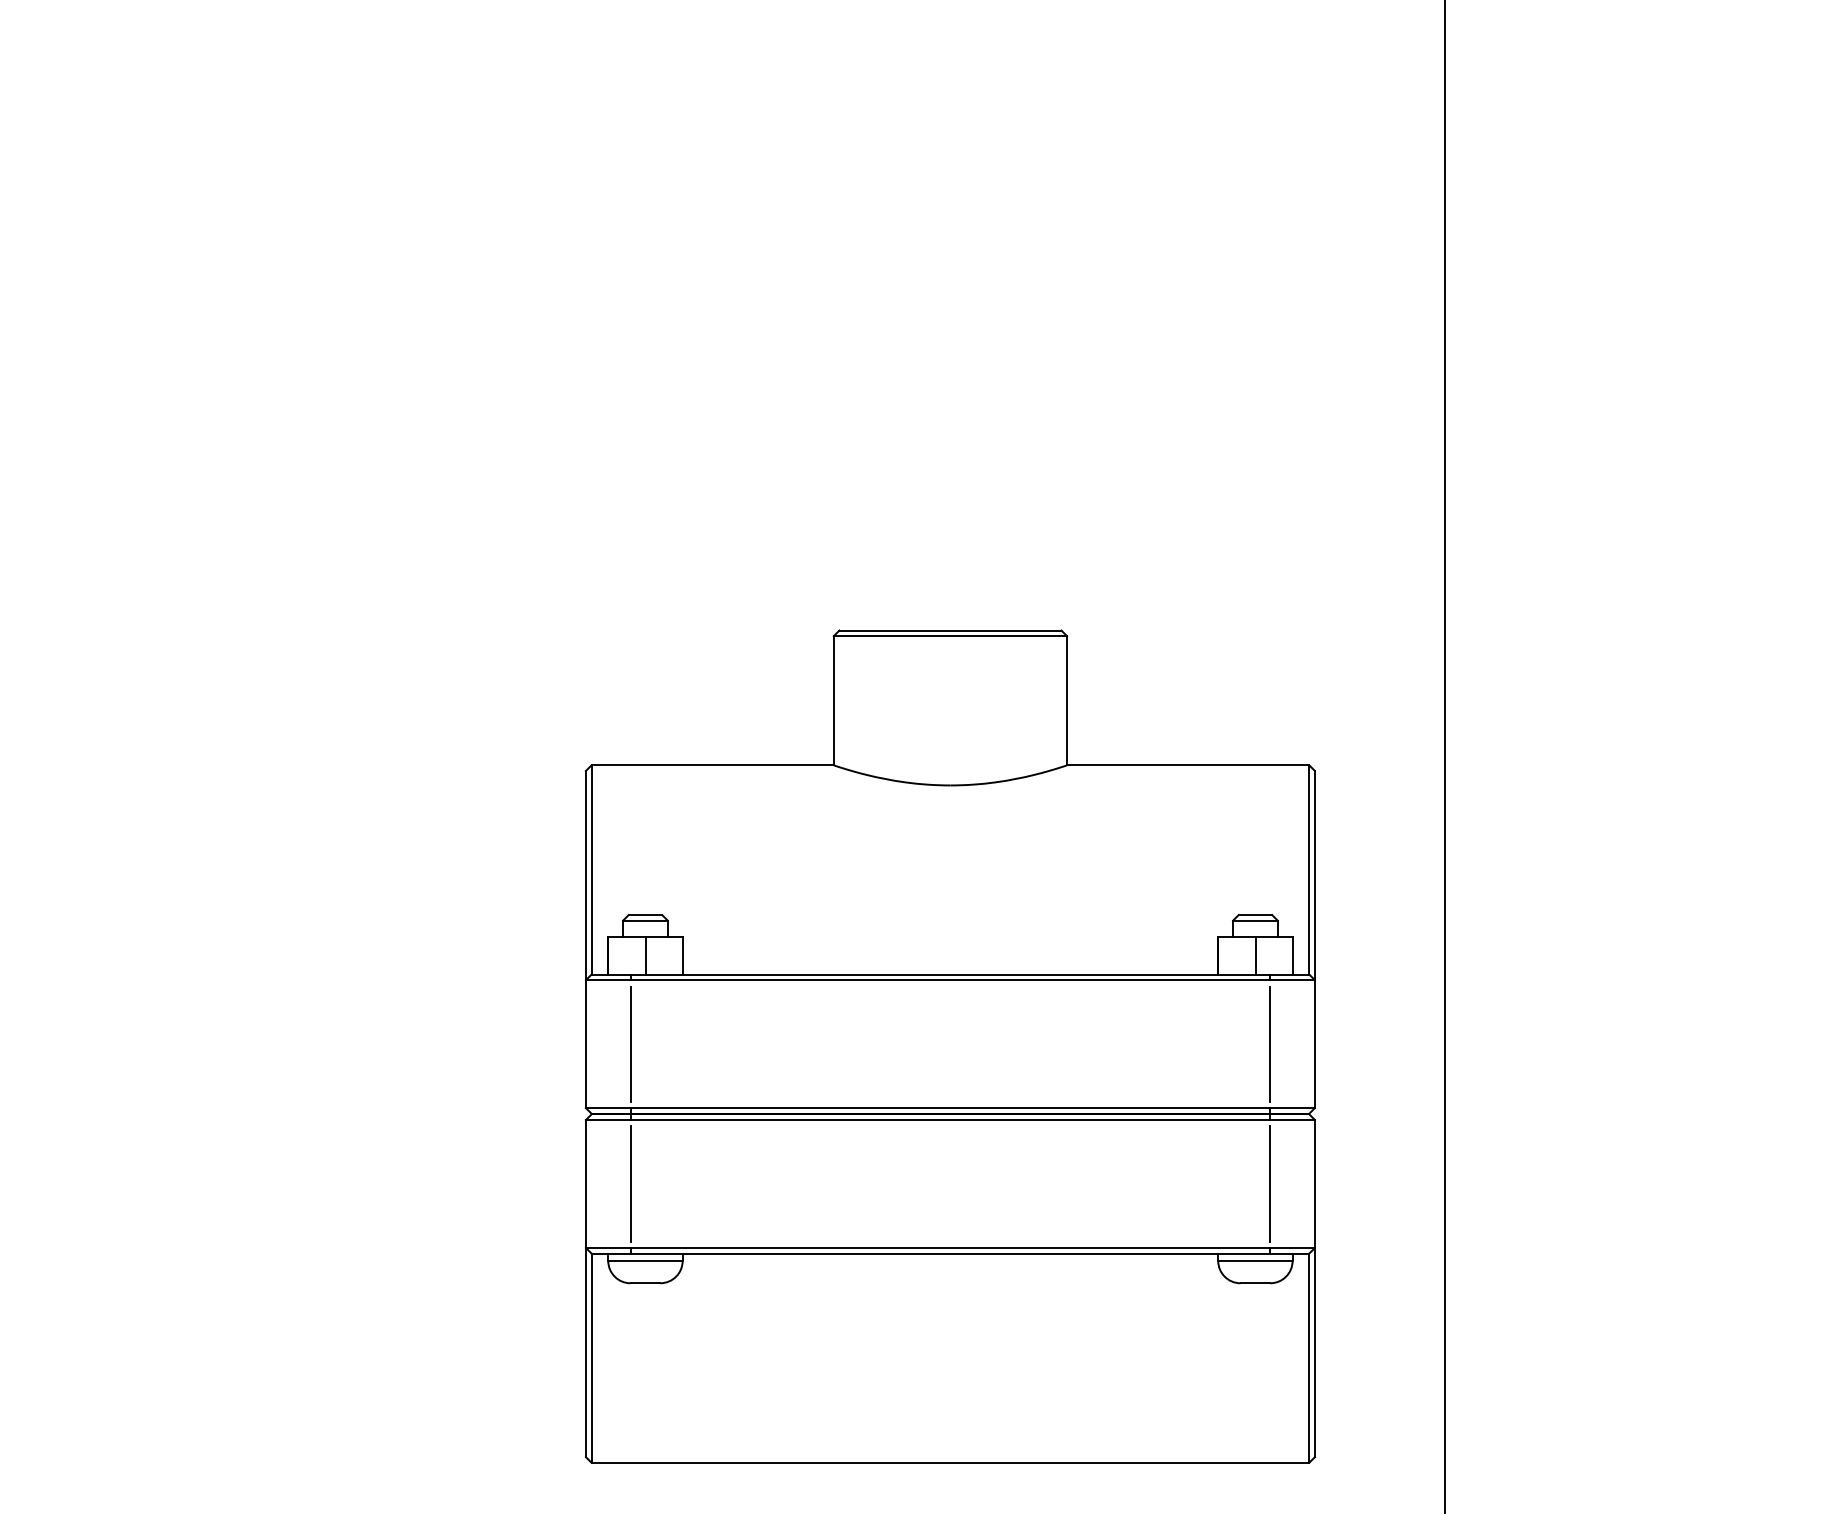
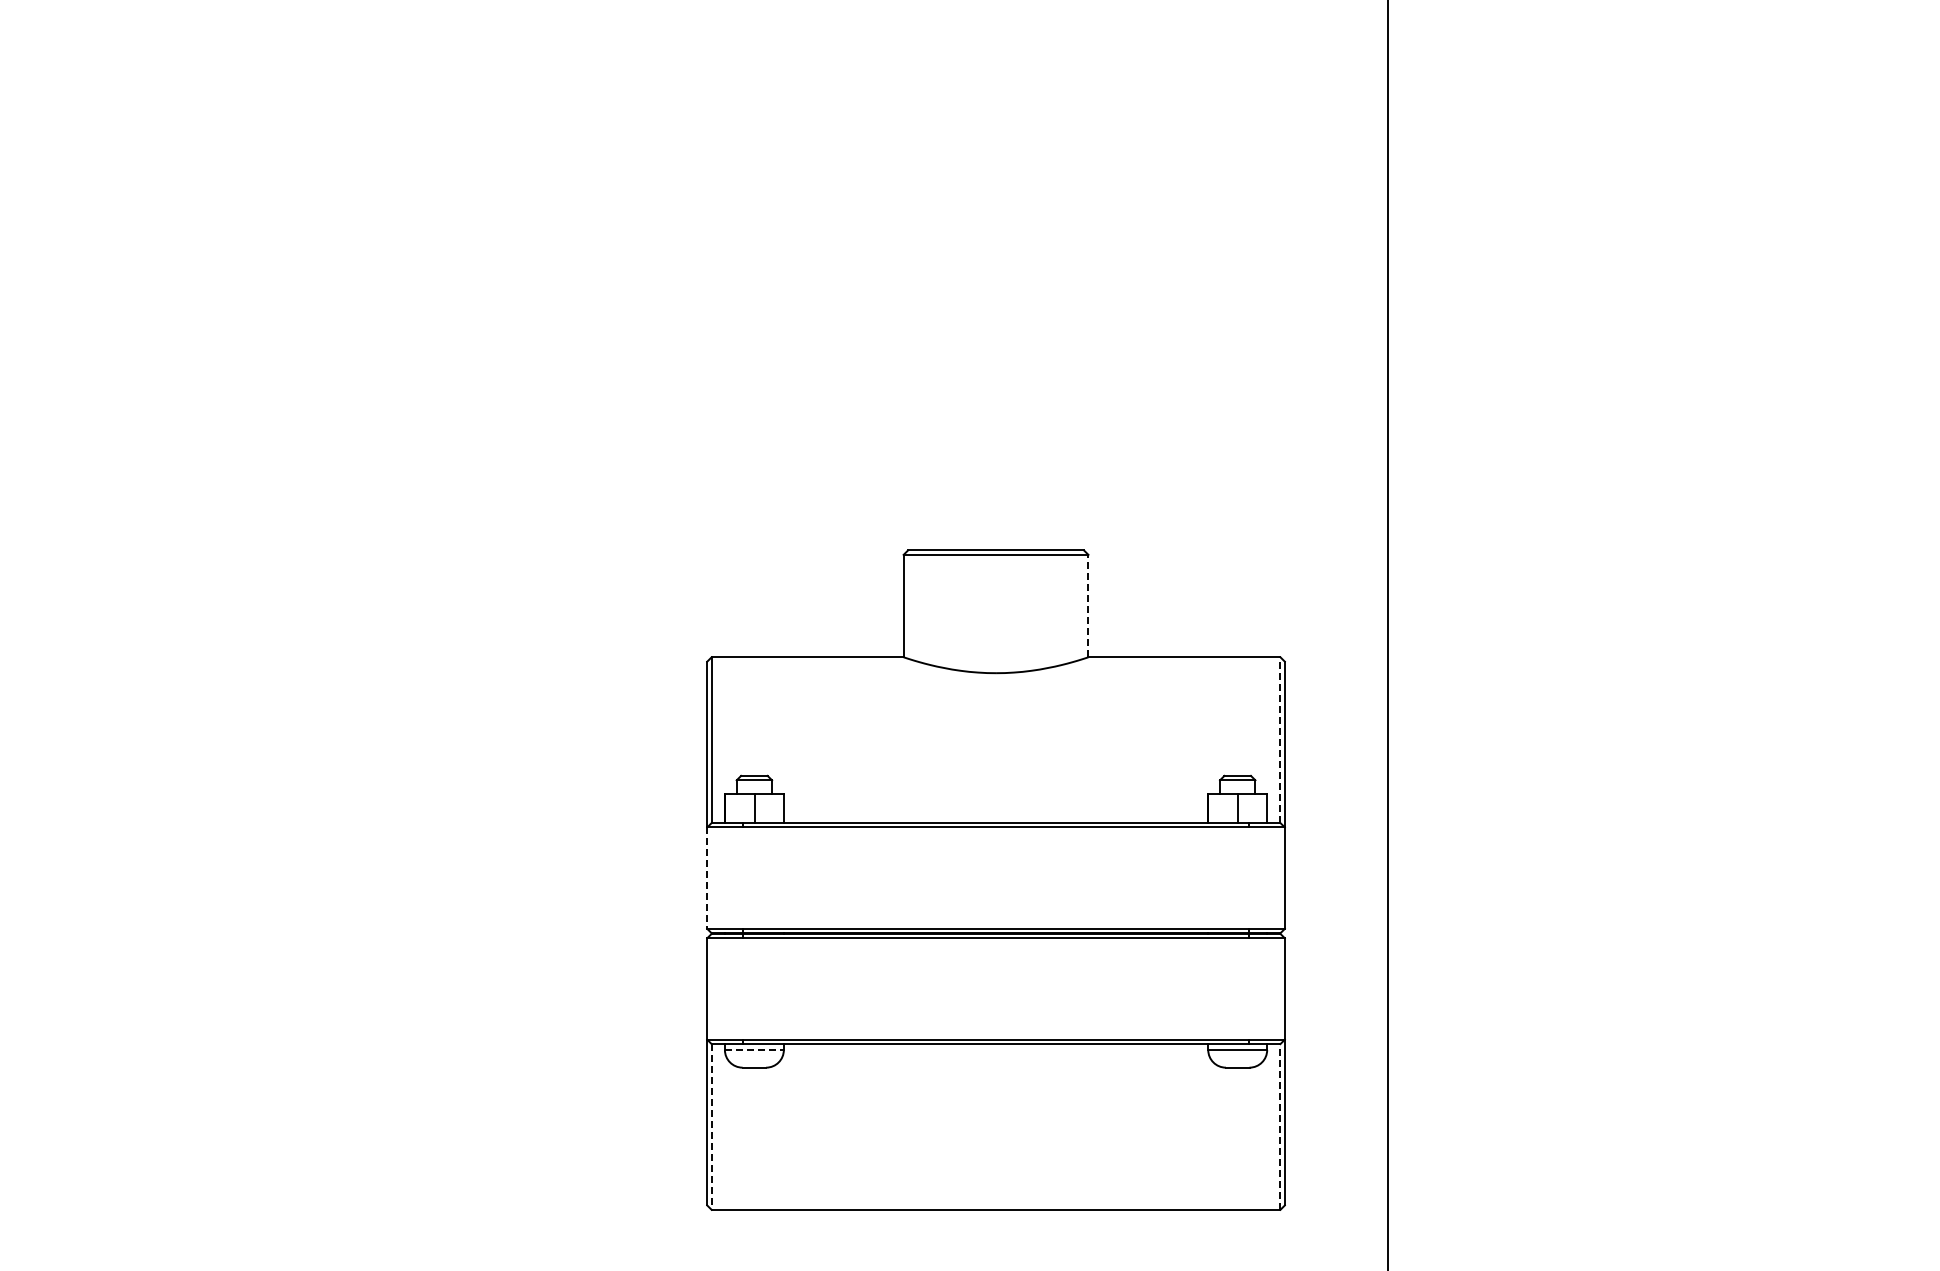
line: (1067, 700) -> (1088, 605), solid -> dashed
line: (1309, 870) -> (1280, 740), solid -> dashed
line: (631, 1043) -> (743, 877), removed
line: (1269, 1043) -> (1248, 877), removed
line: (586, 1044) -> (707, 878), solid -> dashed
line: (631, 1183) -> (743, 988), removed
line: (1269, 1183) -> (1248, 988), removed
line: (645, 1260) -> (754, 1049), solid -> dashed
line: (591, 1357) -> (711, 1126), solid -> dashed
line: (1309, 1357) -> (1280, 1126), solid -> dashed

